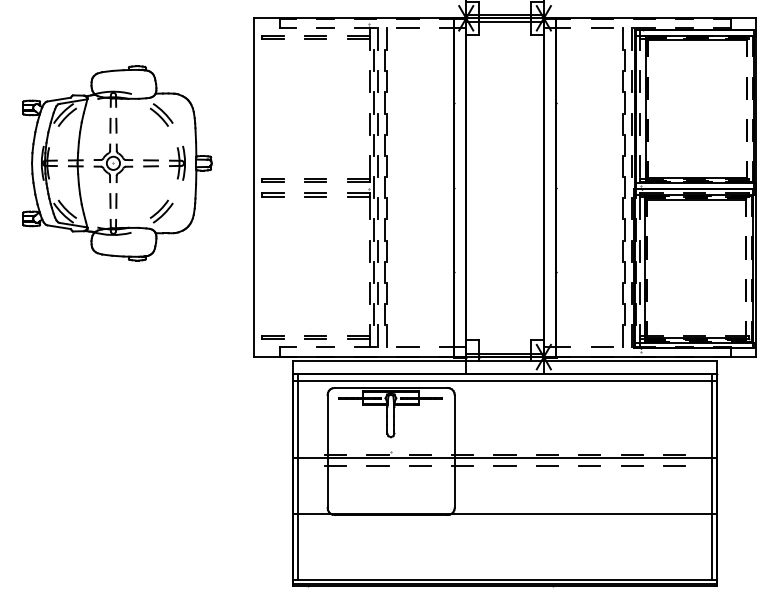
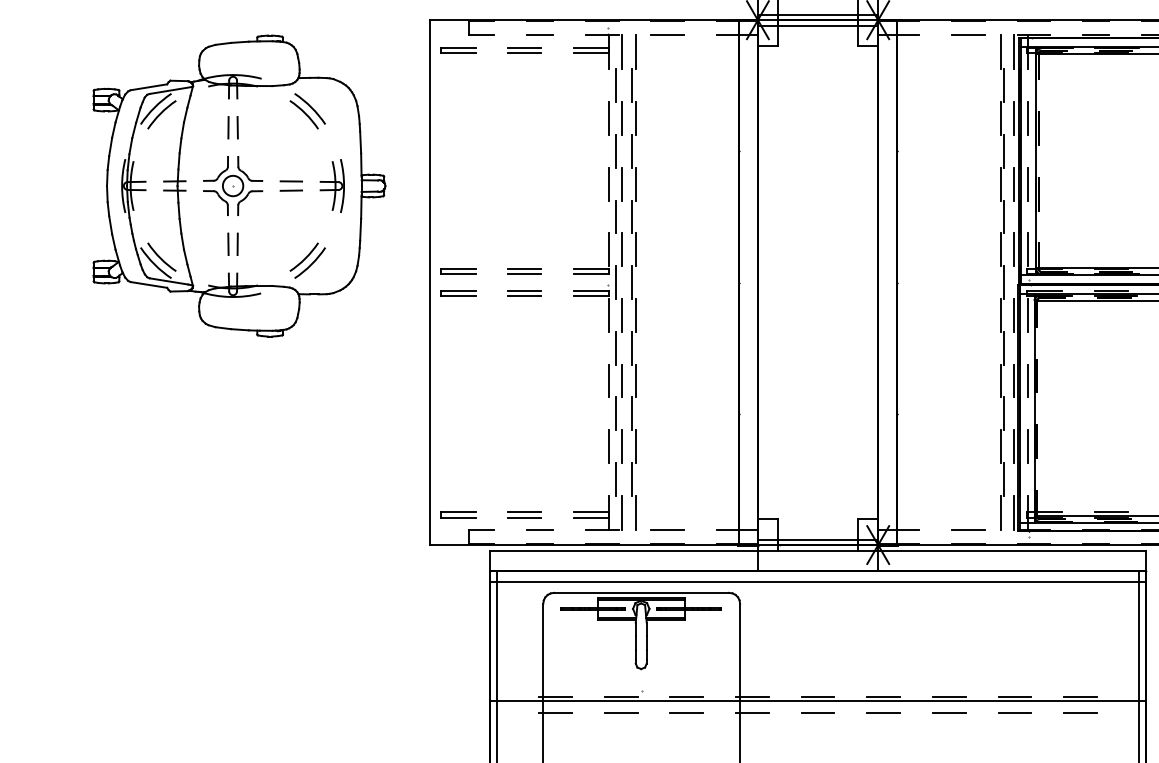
part: (117, 163) -> (239, 186), moved

